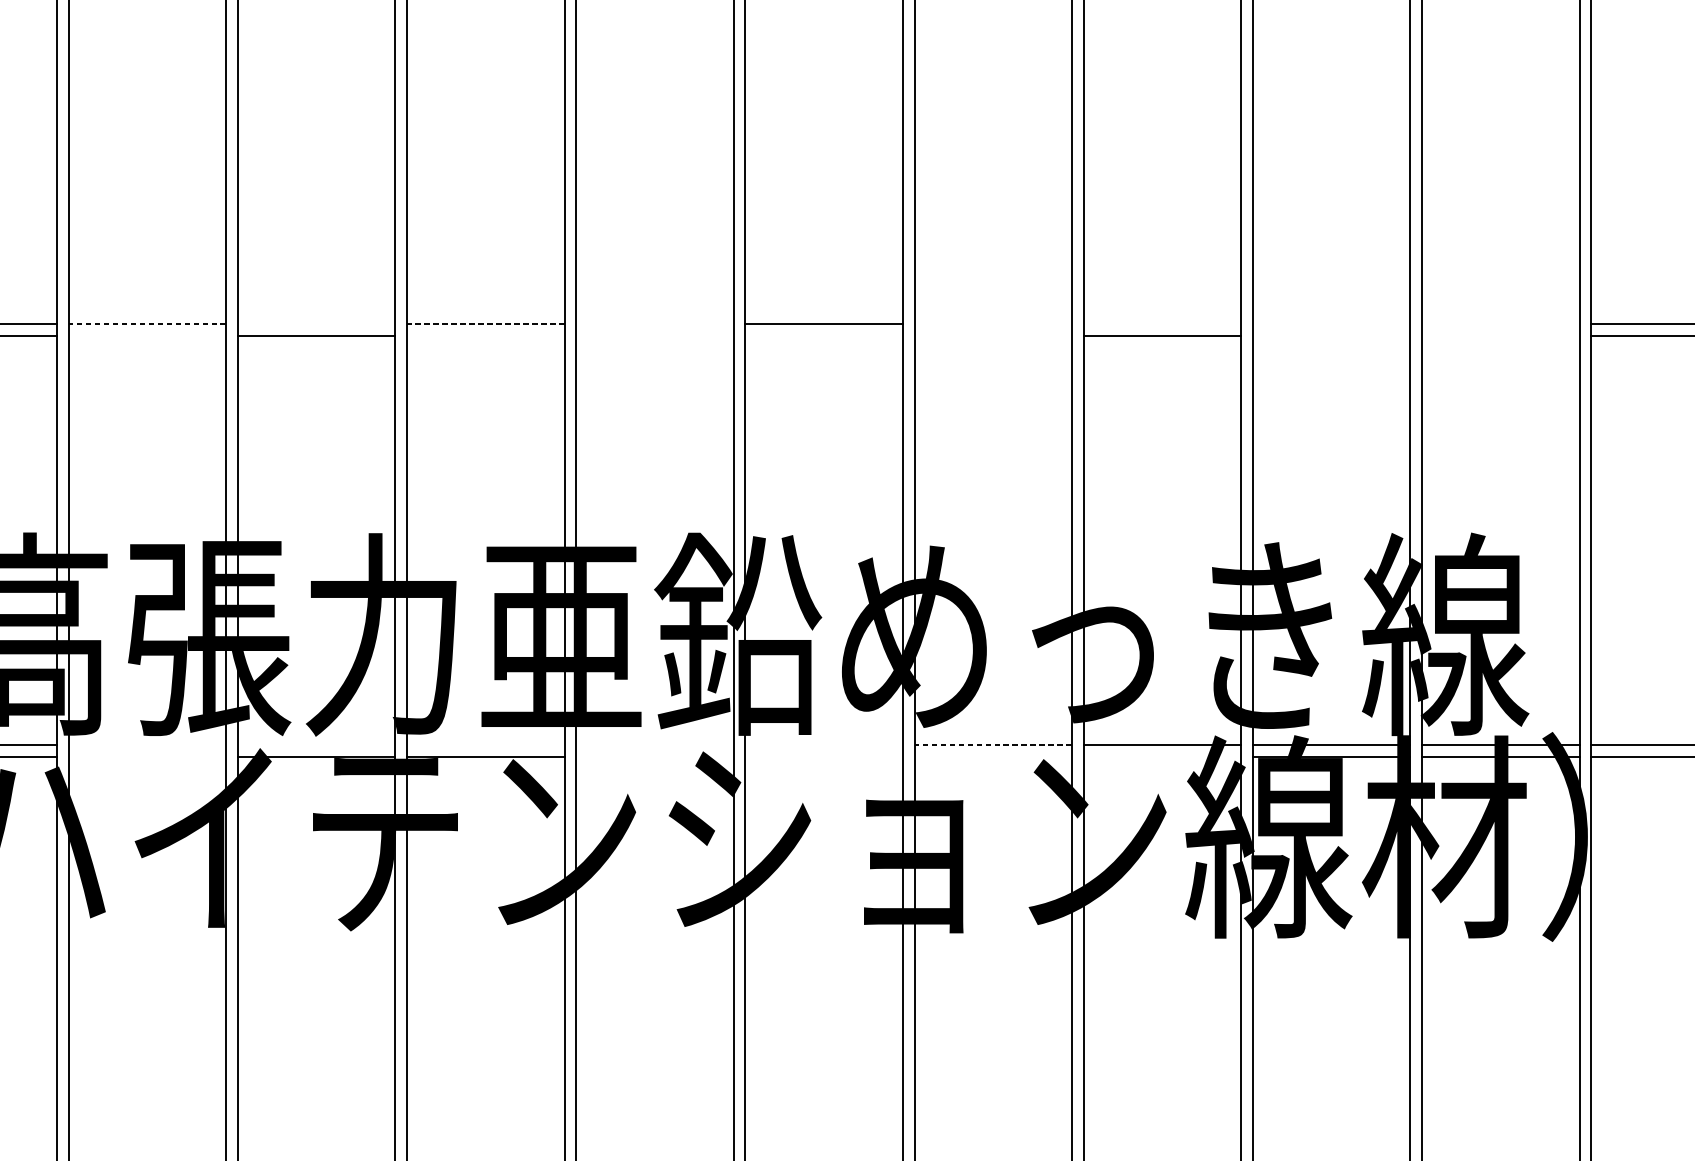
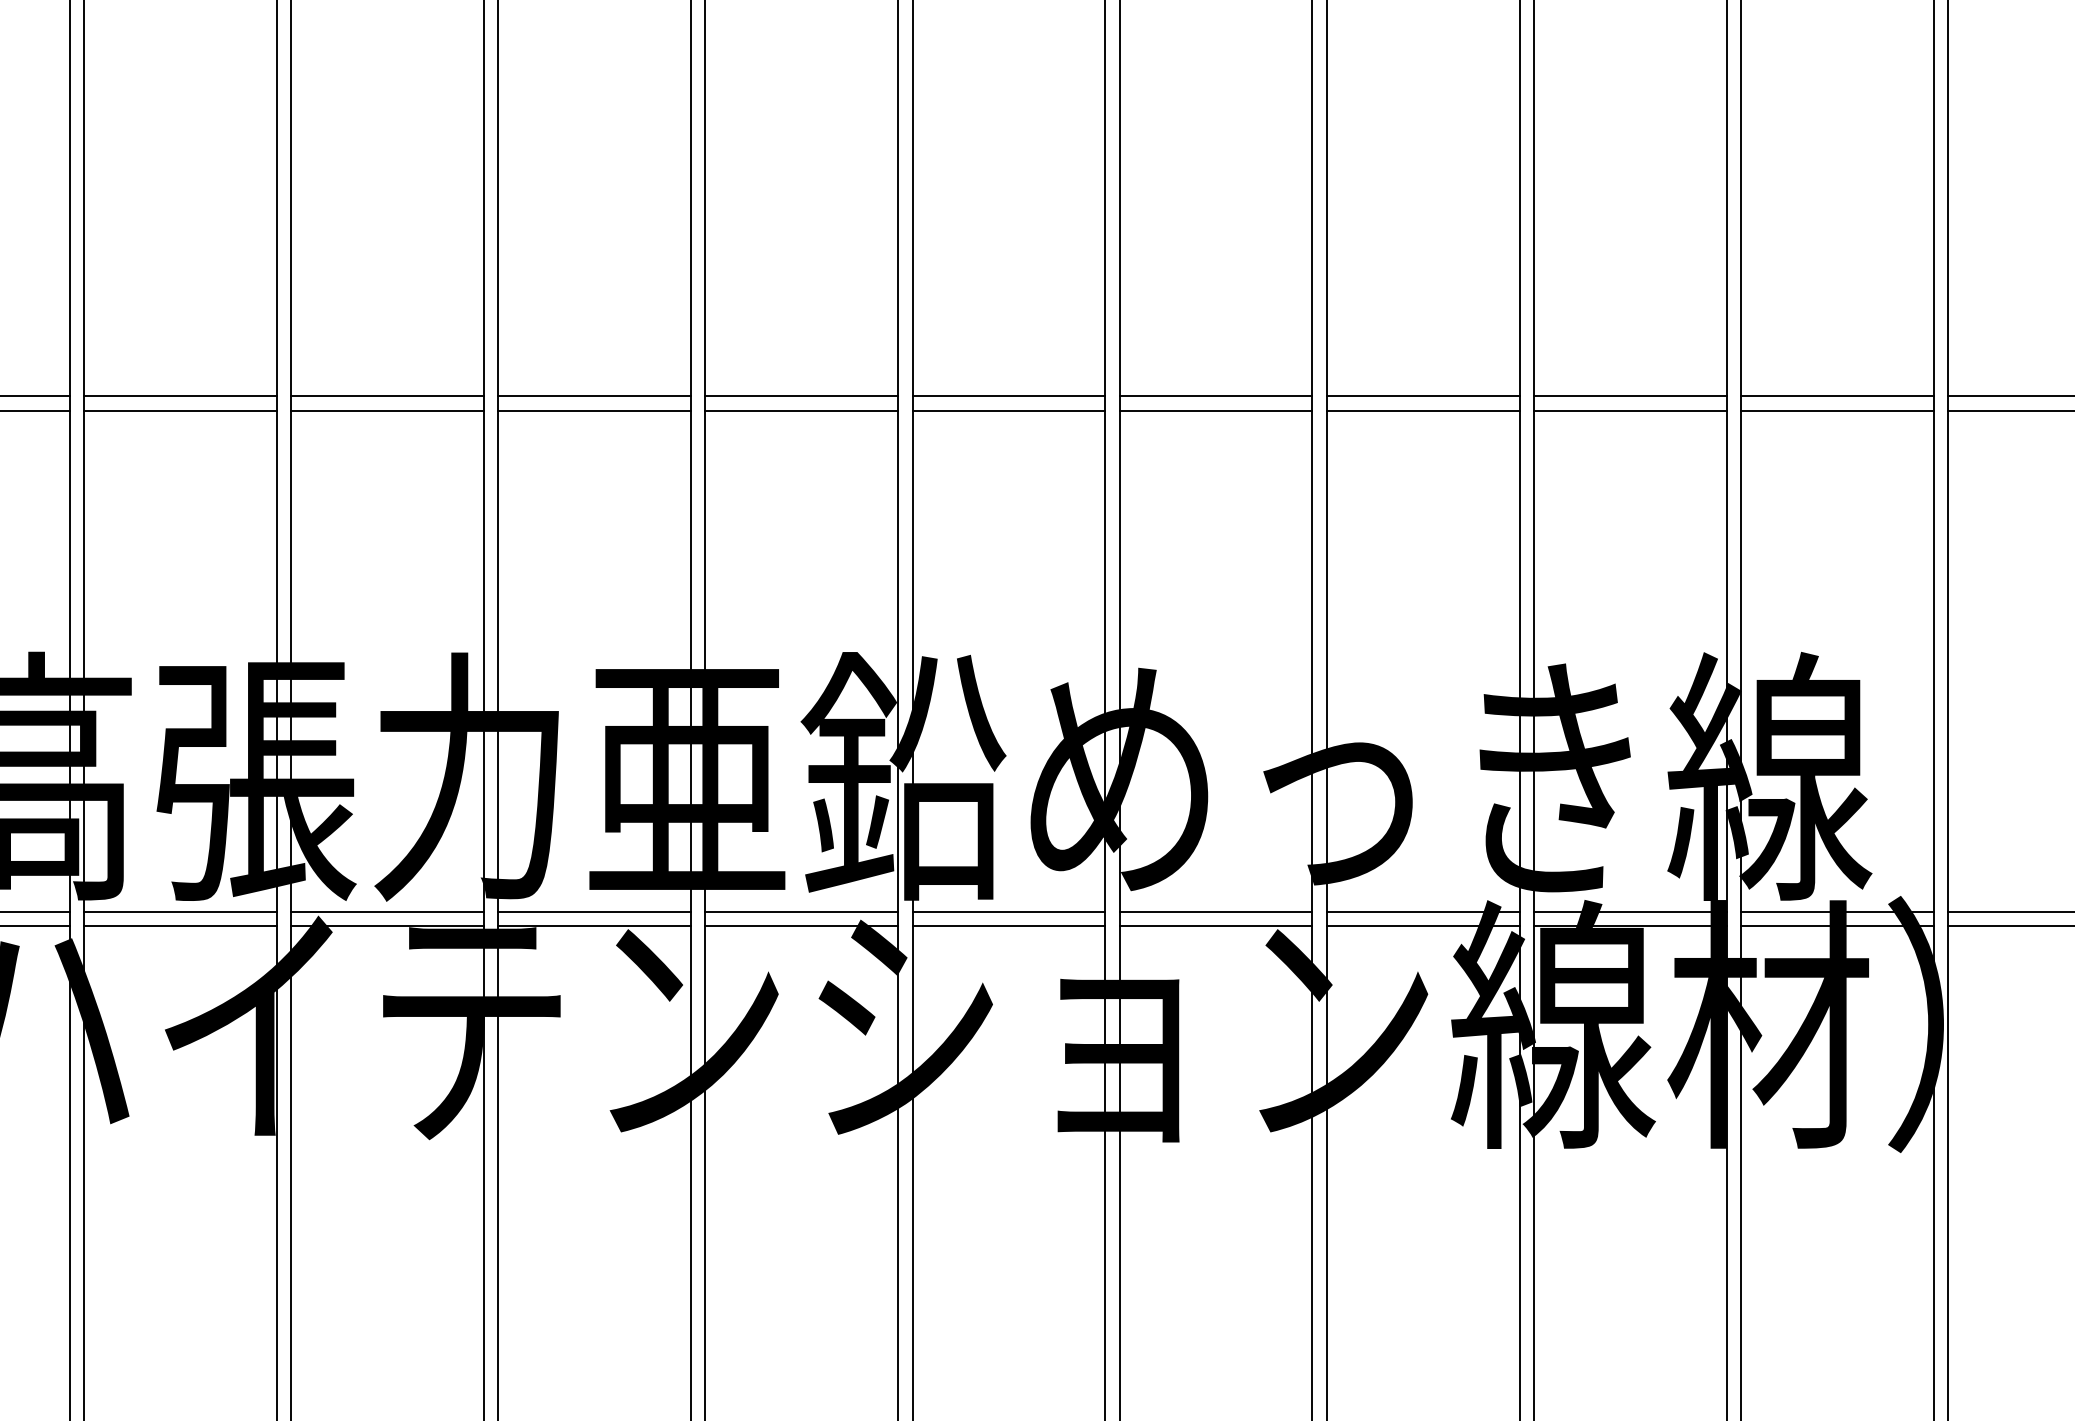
line: (146, 324) -> (179, 396), dashed -> solid
line: (316, 324) -> (387, 396), added
line: (485, 324) -> (594, 396), dashed -> solid
line: (654, 324) -> (801, 396), added
line: (992, 324) -> (1215, 396), added
line: (1161, 324) -> (1422, 396), added
line: (1331, 324) -> (1629, 396), added
line: (1500, 324) -> (1836, 396), added
line: (147, 335) -> (180, 410), added
line: (485, 335) -> (594, 410), added
line: (654, 335) -> (801, 410), added
line: (823, 335) -> (1008, 410), added
line: (992, 335) -> (1215, 410), added
line: (1331, 335) -> (1629, 410), added
line: (1500, 335) -> (1836, 410), added
line: (147, 745) -> (180, 912), added
line: (316, 745) -> (387, 912), added
line: (485, 745) -> (594, 912), added
line: (654, 745) -> (801, 912), added
line: (823, 745) -> (1008, 912), added
line: (992, 745) -> (1215, 912), dashed -> solid
line: (147, 756) -> (180, 926), added
line: (654, 756) -> (801, 926), added
line: (823, 756) -> (1008, 926), added
line: (992, 756) -> (1215, 926), added
line: (1161, 756) -> (1422, 926), added

